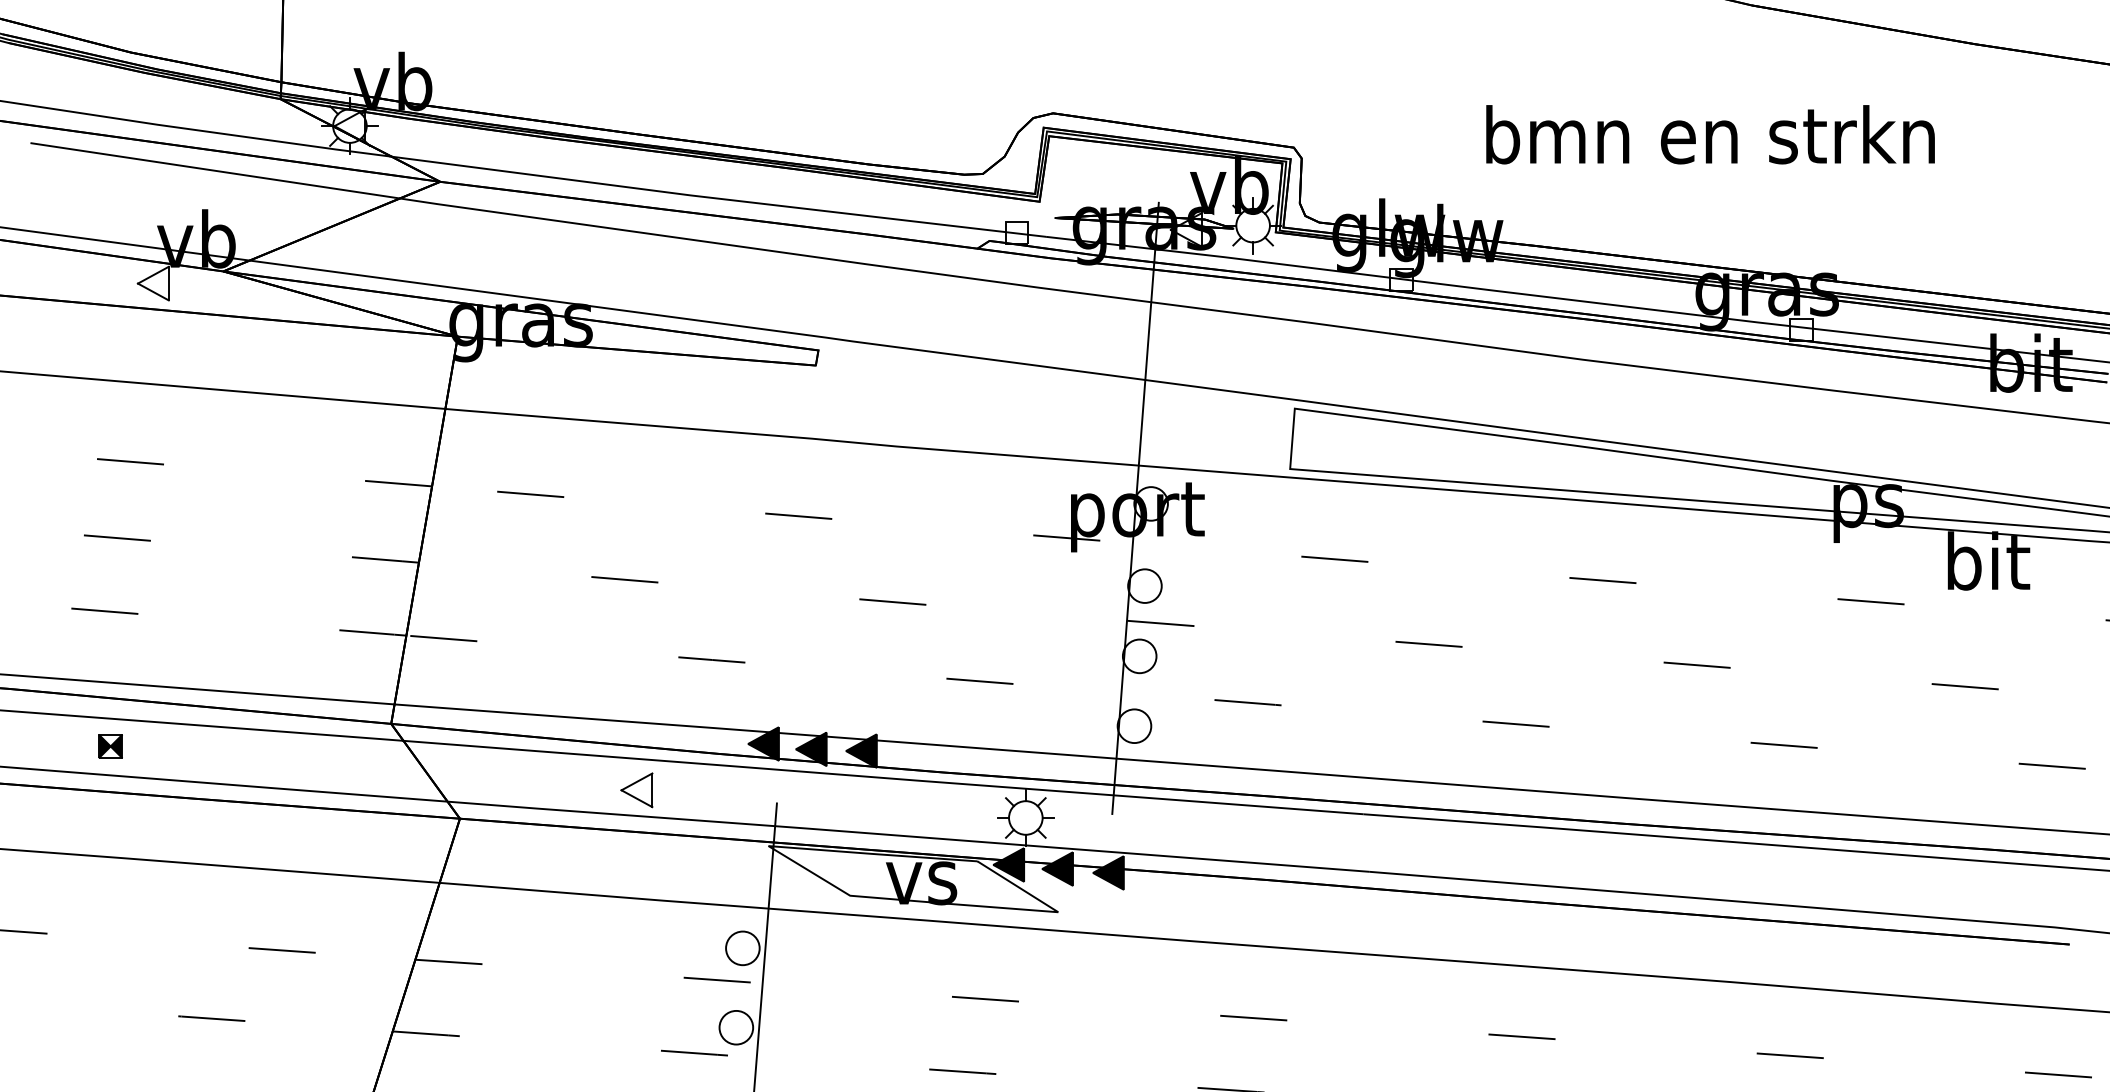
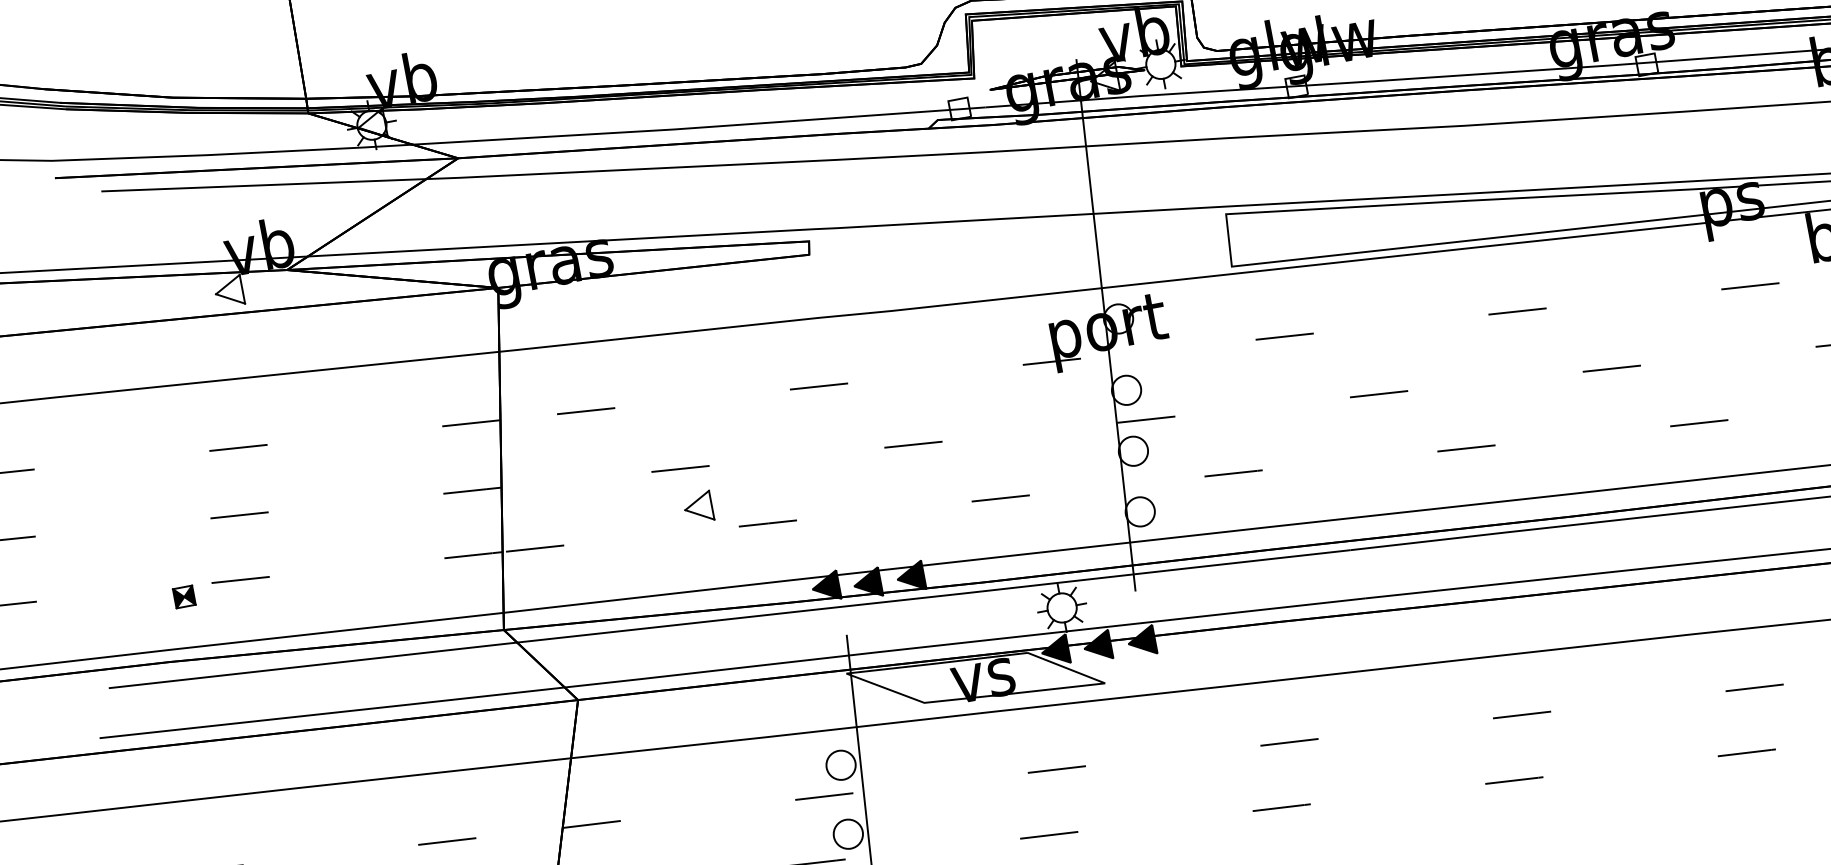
part: (110, 746) -> (184, 597), moved
part: (636, 790) -> (698, 507), moved

